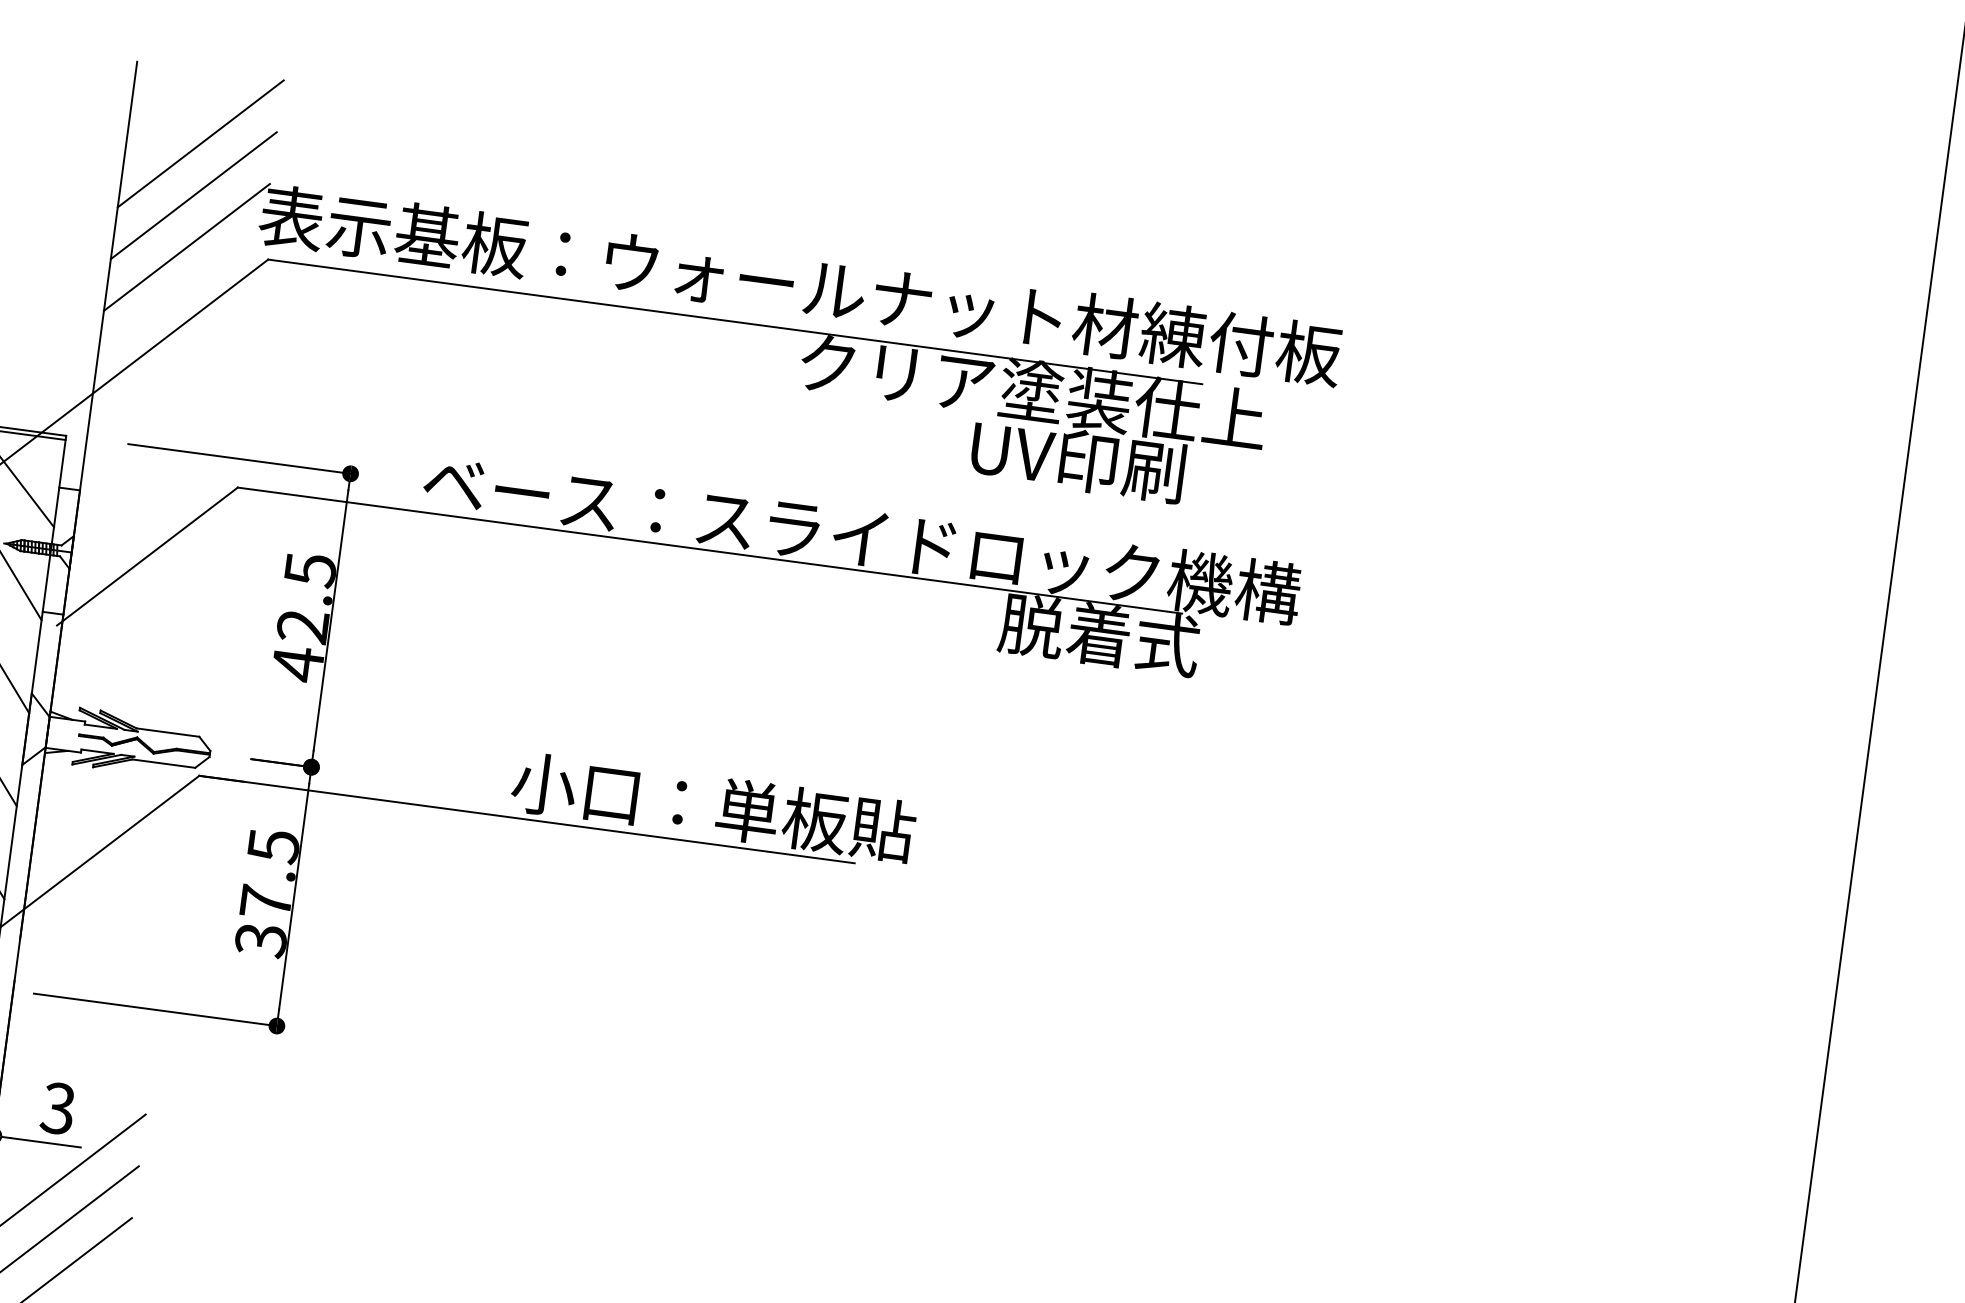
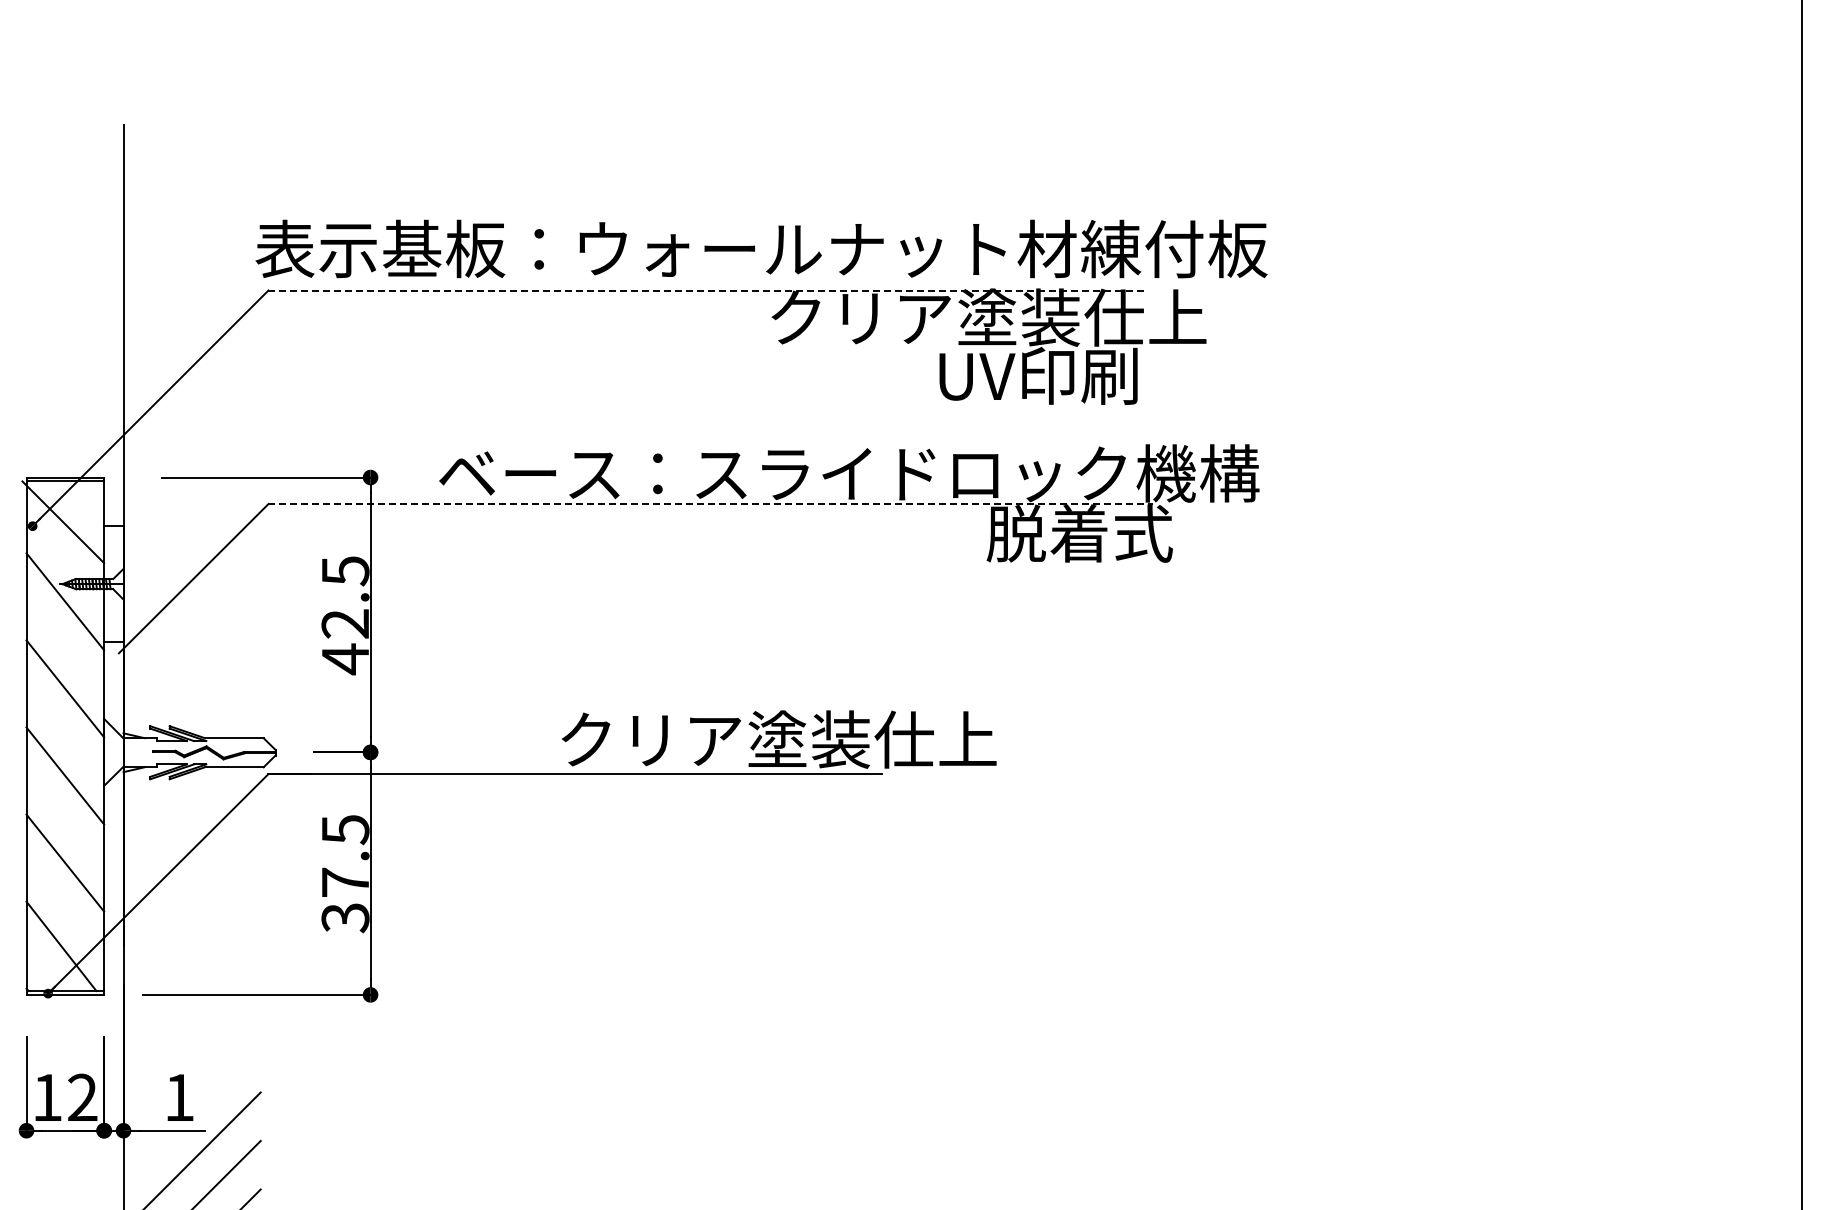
line: (200, 142) -> (191, 191), removed
line: (193, 195) -> (191, 240), removed
line: (186, 246) -> (191, 288), removed
line: (734, 321) -> (705, 290), solid -> dashed
line: (710, 551) -> (711, 504), solid -> dashed
text: (746, 811) -> (776, 739), 小口：単板貼 -> クリア塗装仕上
text: (57, 1108) -> (178, 1097), 3 -> 1

